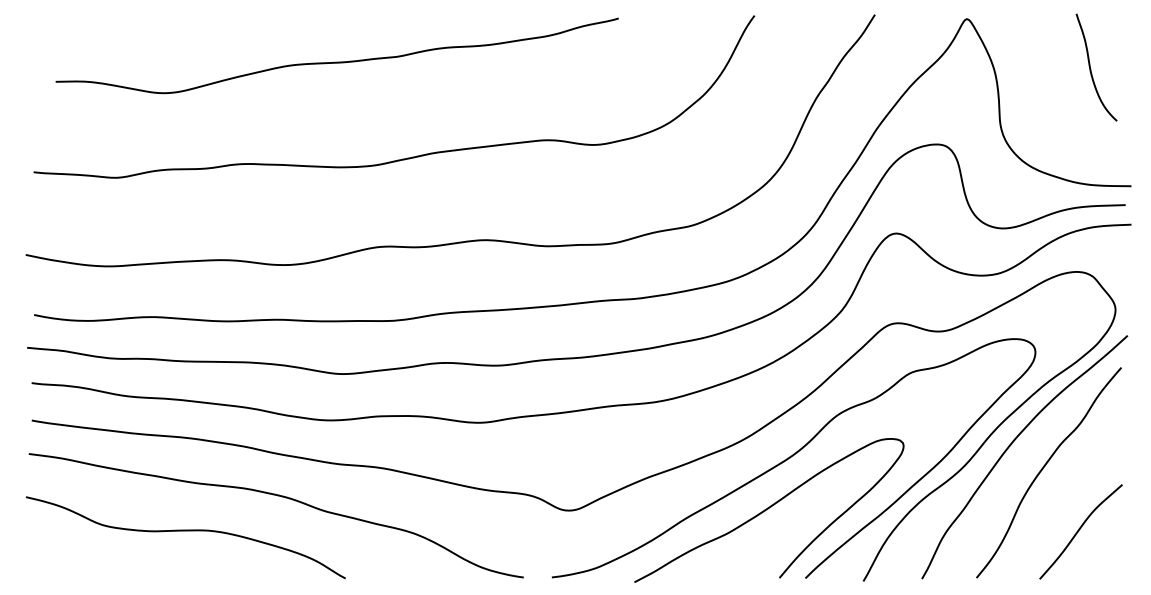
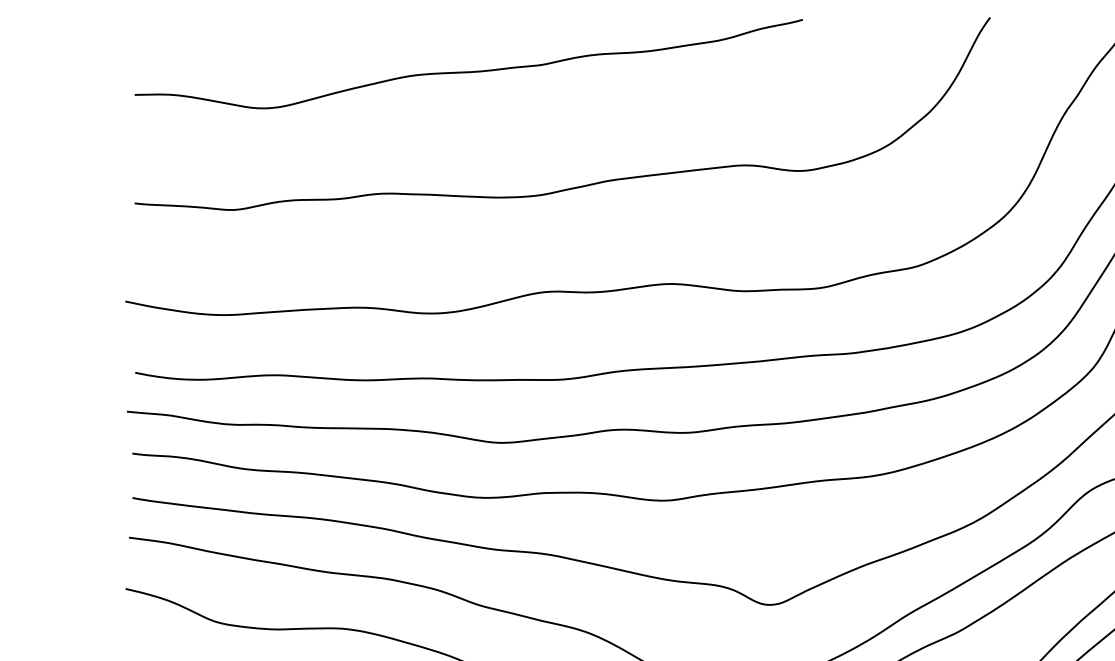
curve: (336, 61) -> (467, 70), moved

